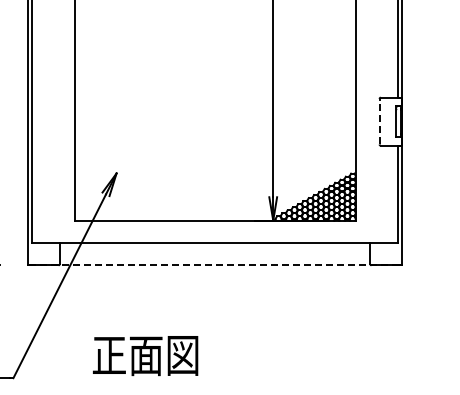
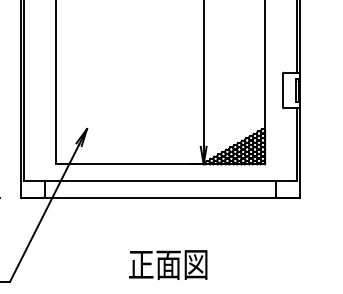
line: (379, 121) -> (282, 90), dashed -> solid
line: (215, 265) -> (160, 197), dashed -> solid
text: (145, 355) -> (168, 264), moved

